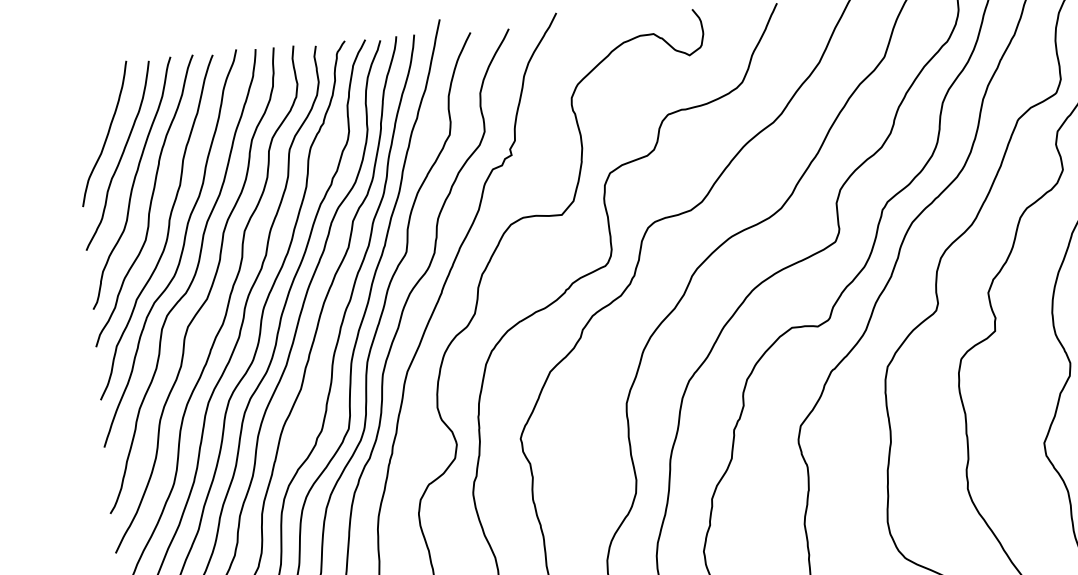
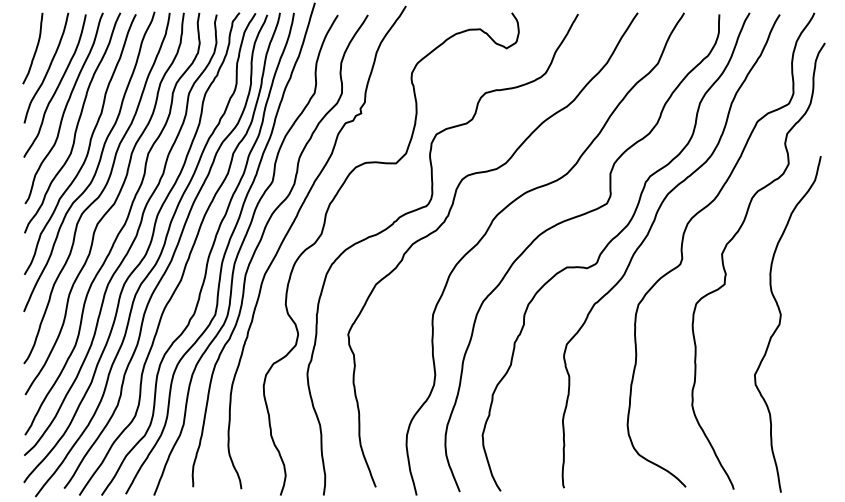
curve: (88, 110) -> (35, 48), added

